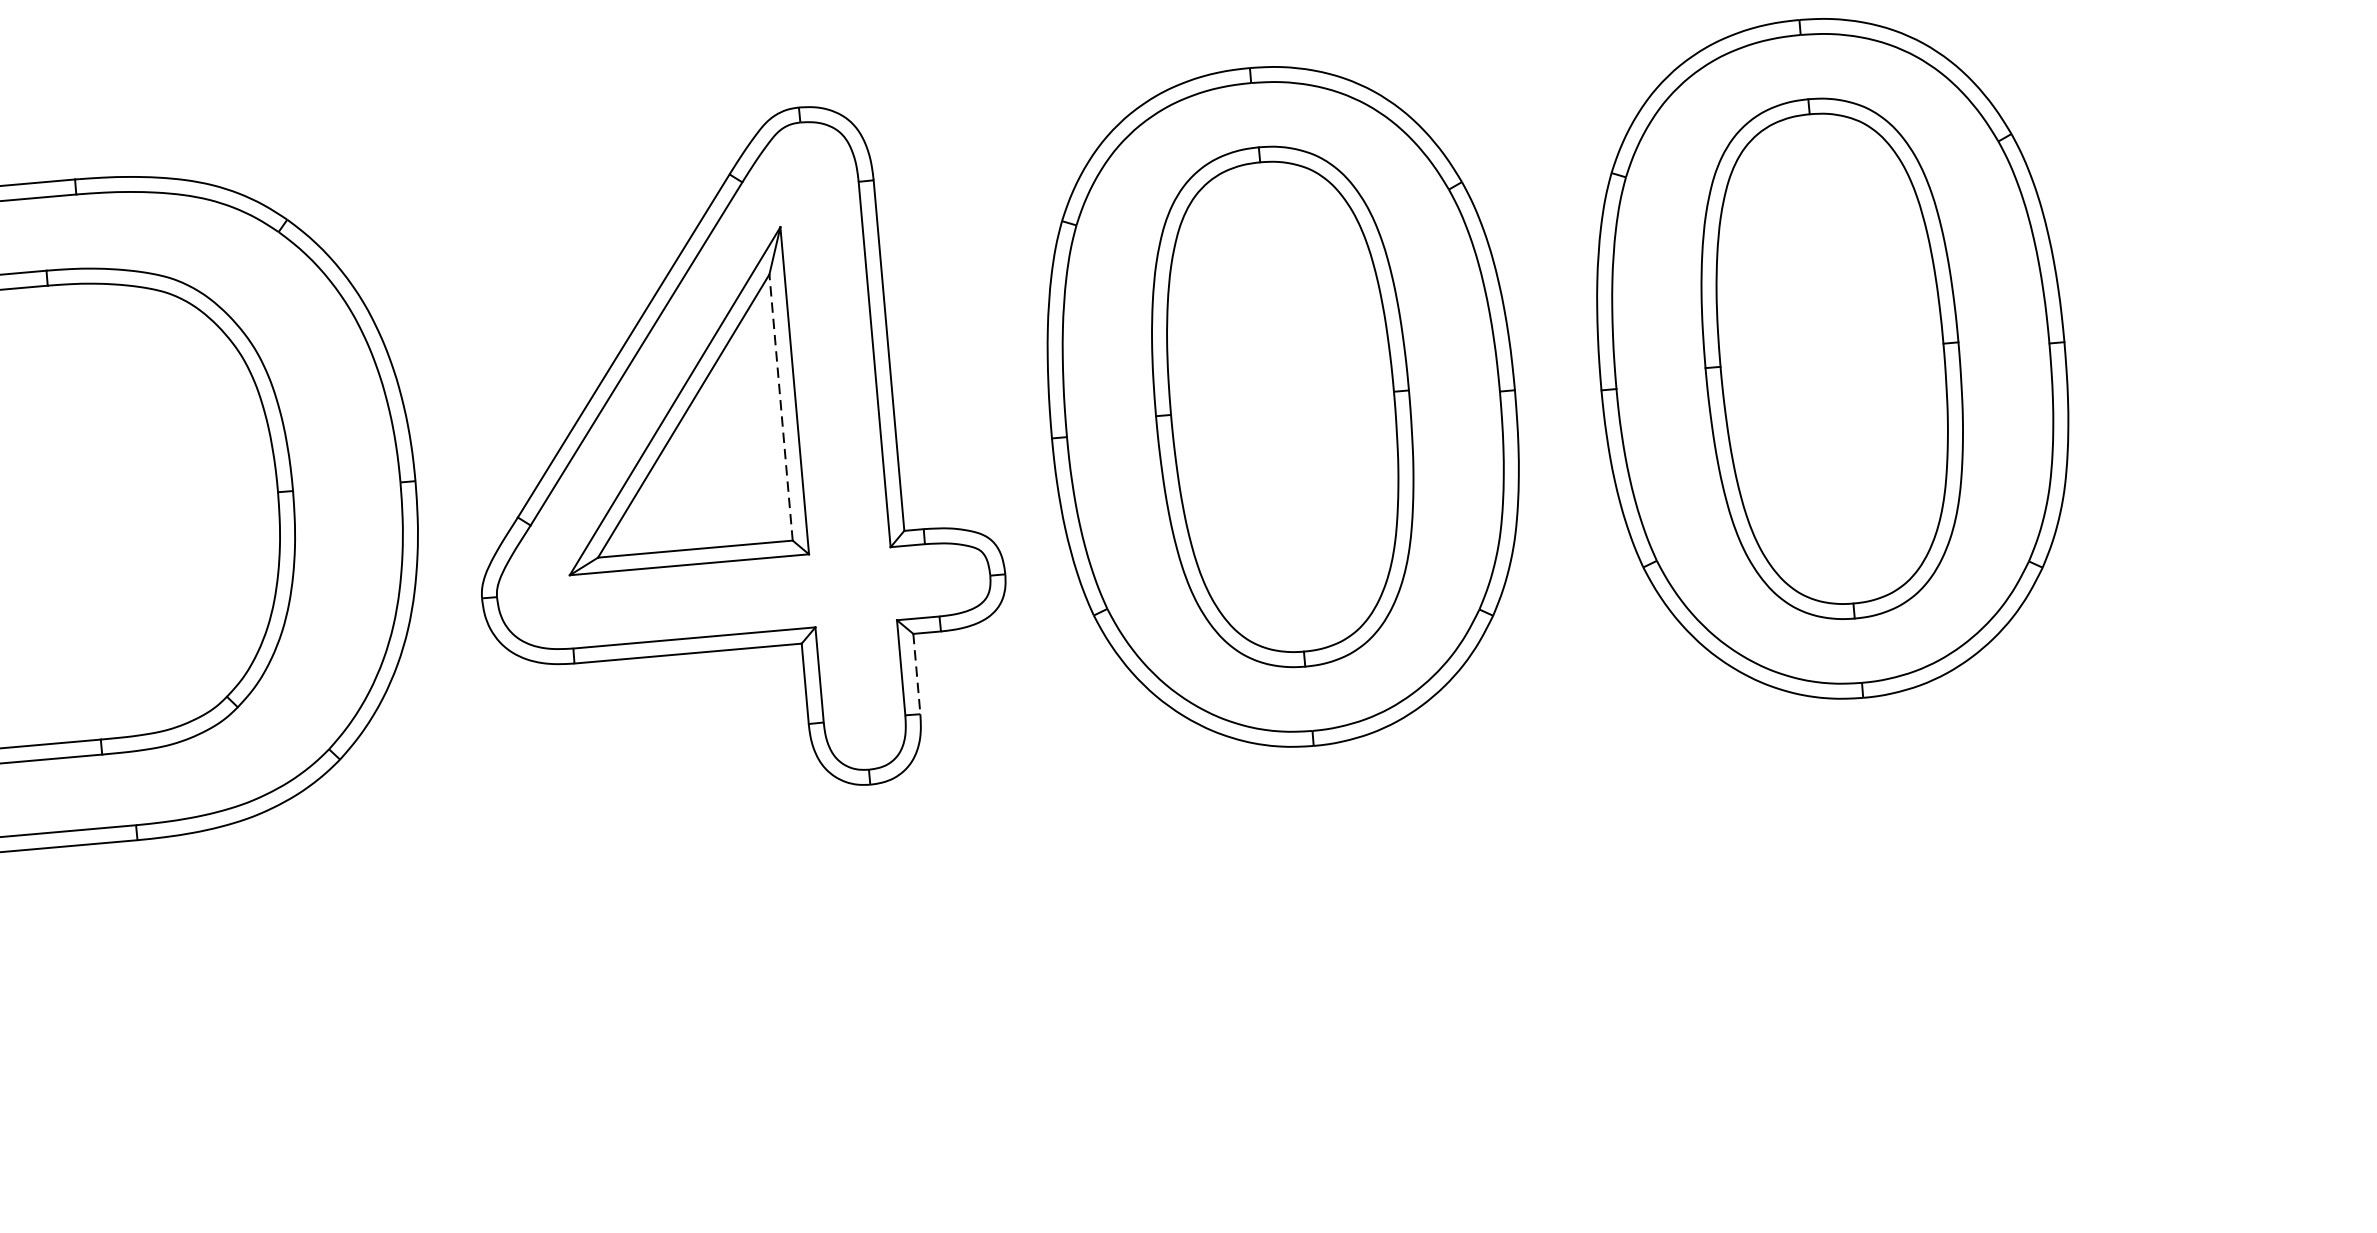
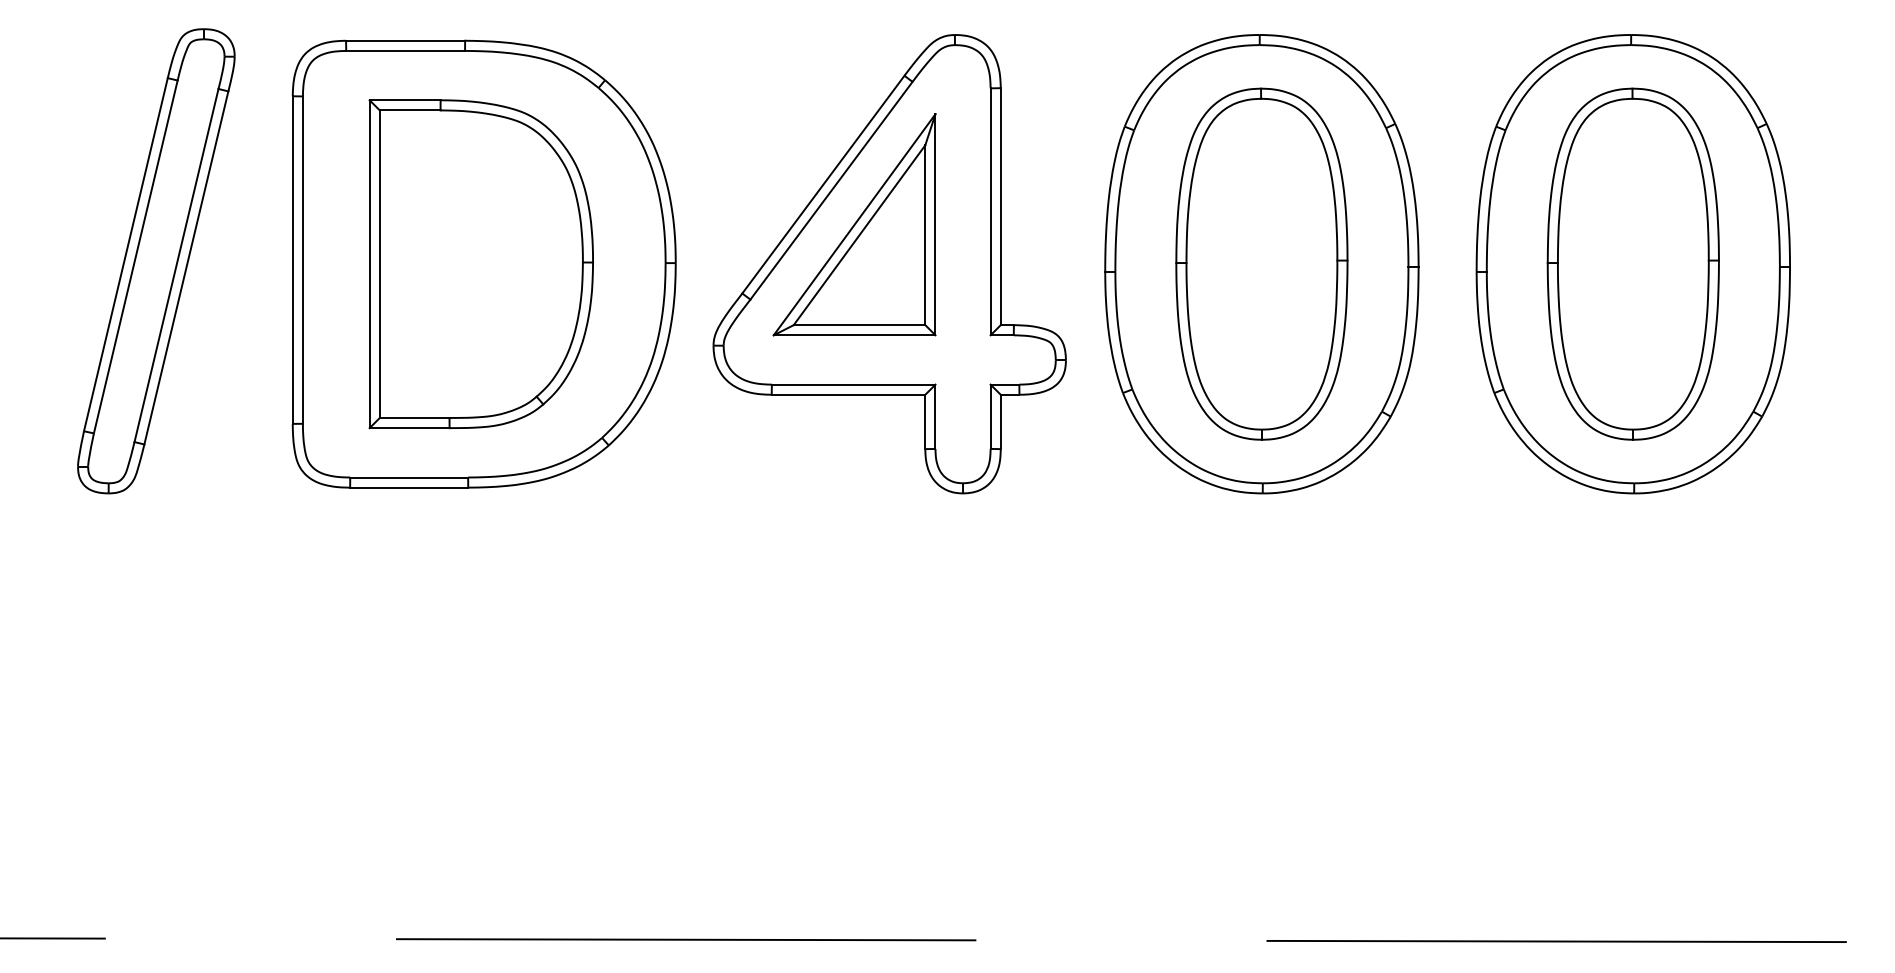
line: (781, 407) -> (925, 235), dashed -> solid
line: (916, 674) -> (1000, 422), dashed -> solid

